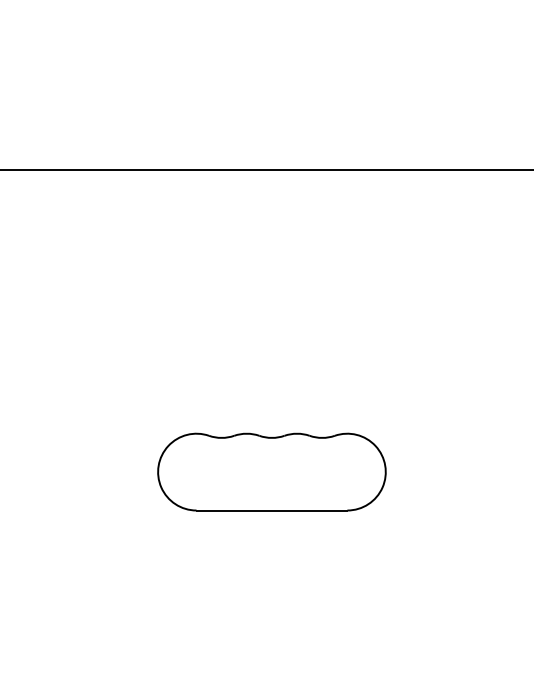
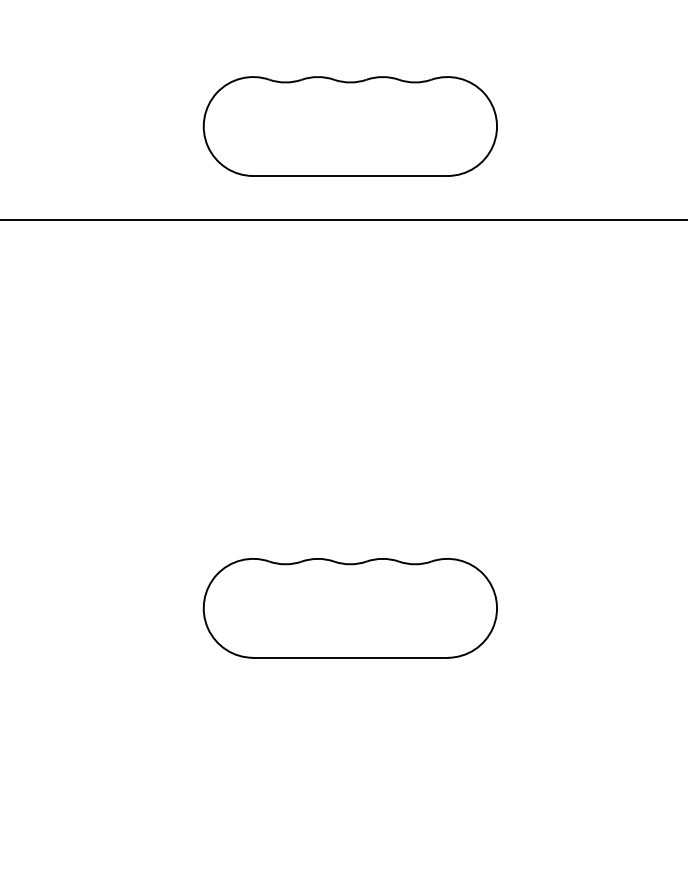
part: (271, 97) -> (349, 125), added

